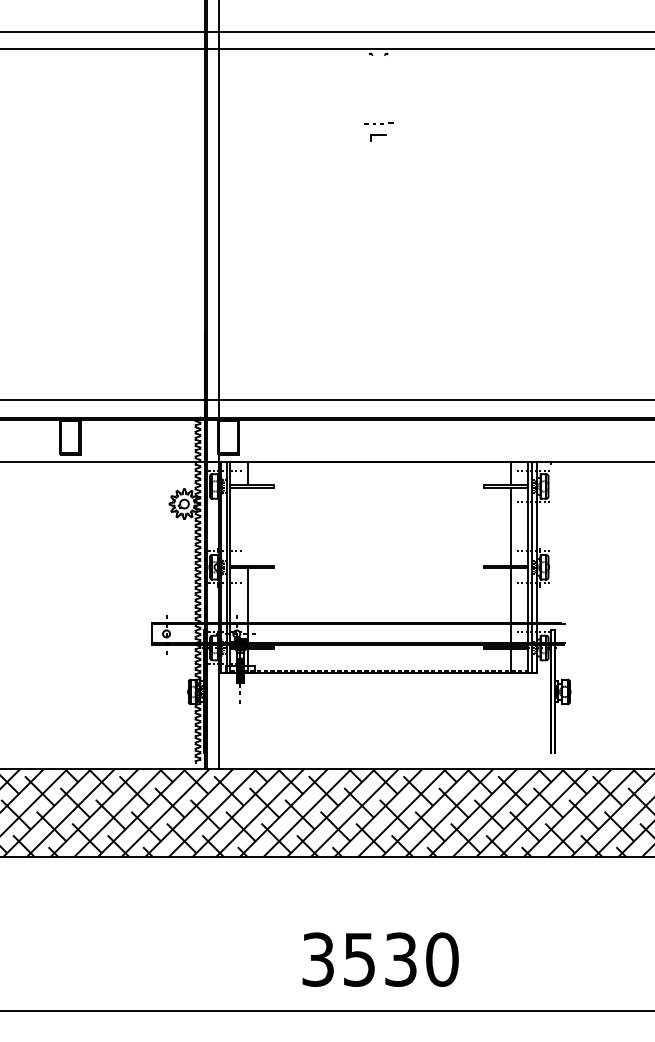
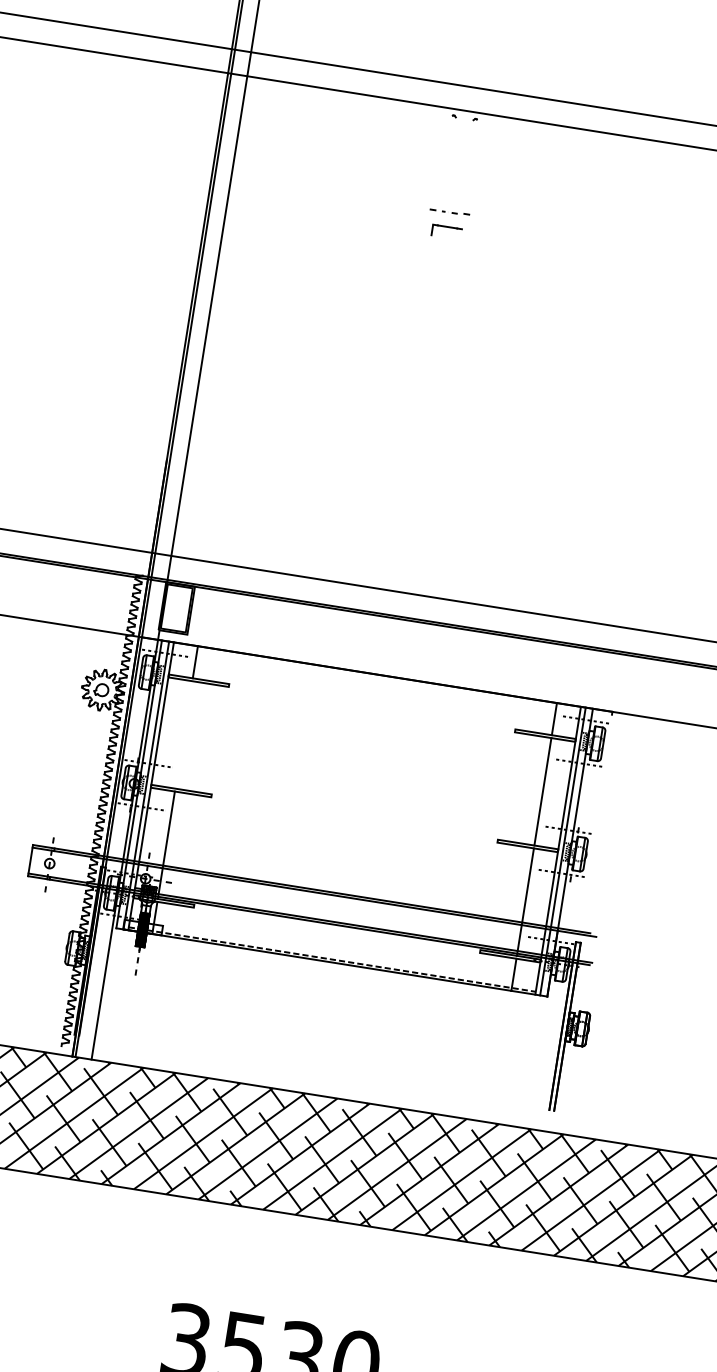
part: (378, 137) -> (446, 231), size x1.43

